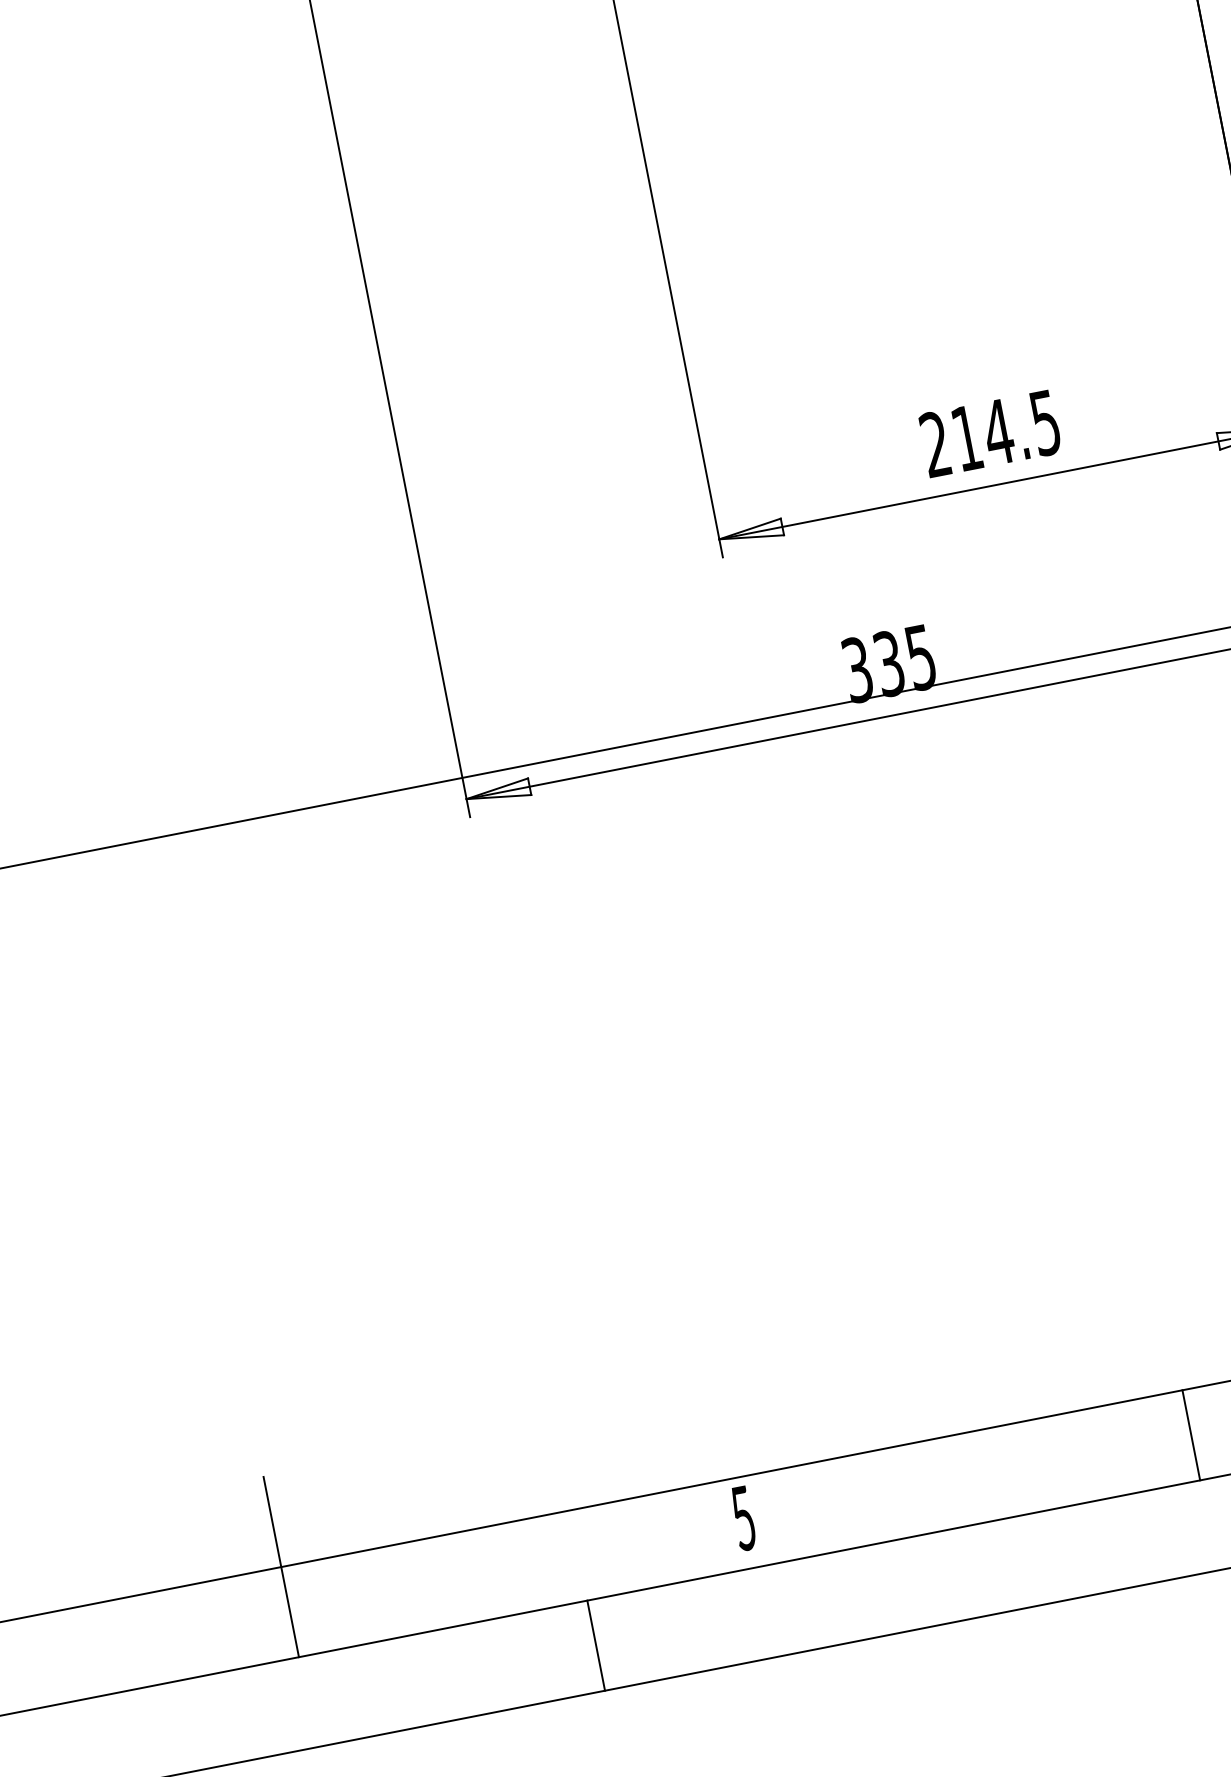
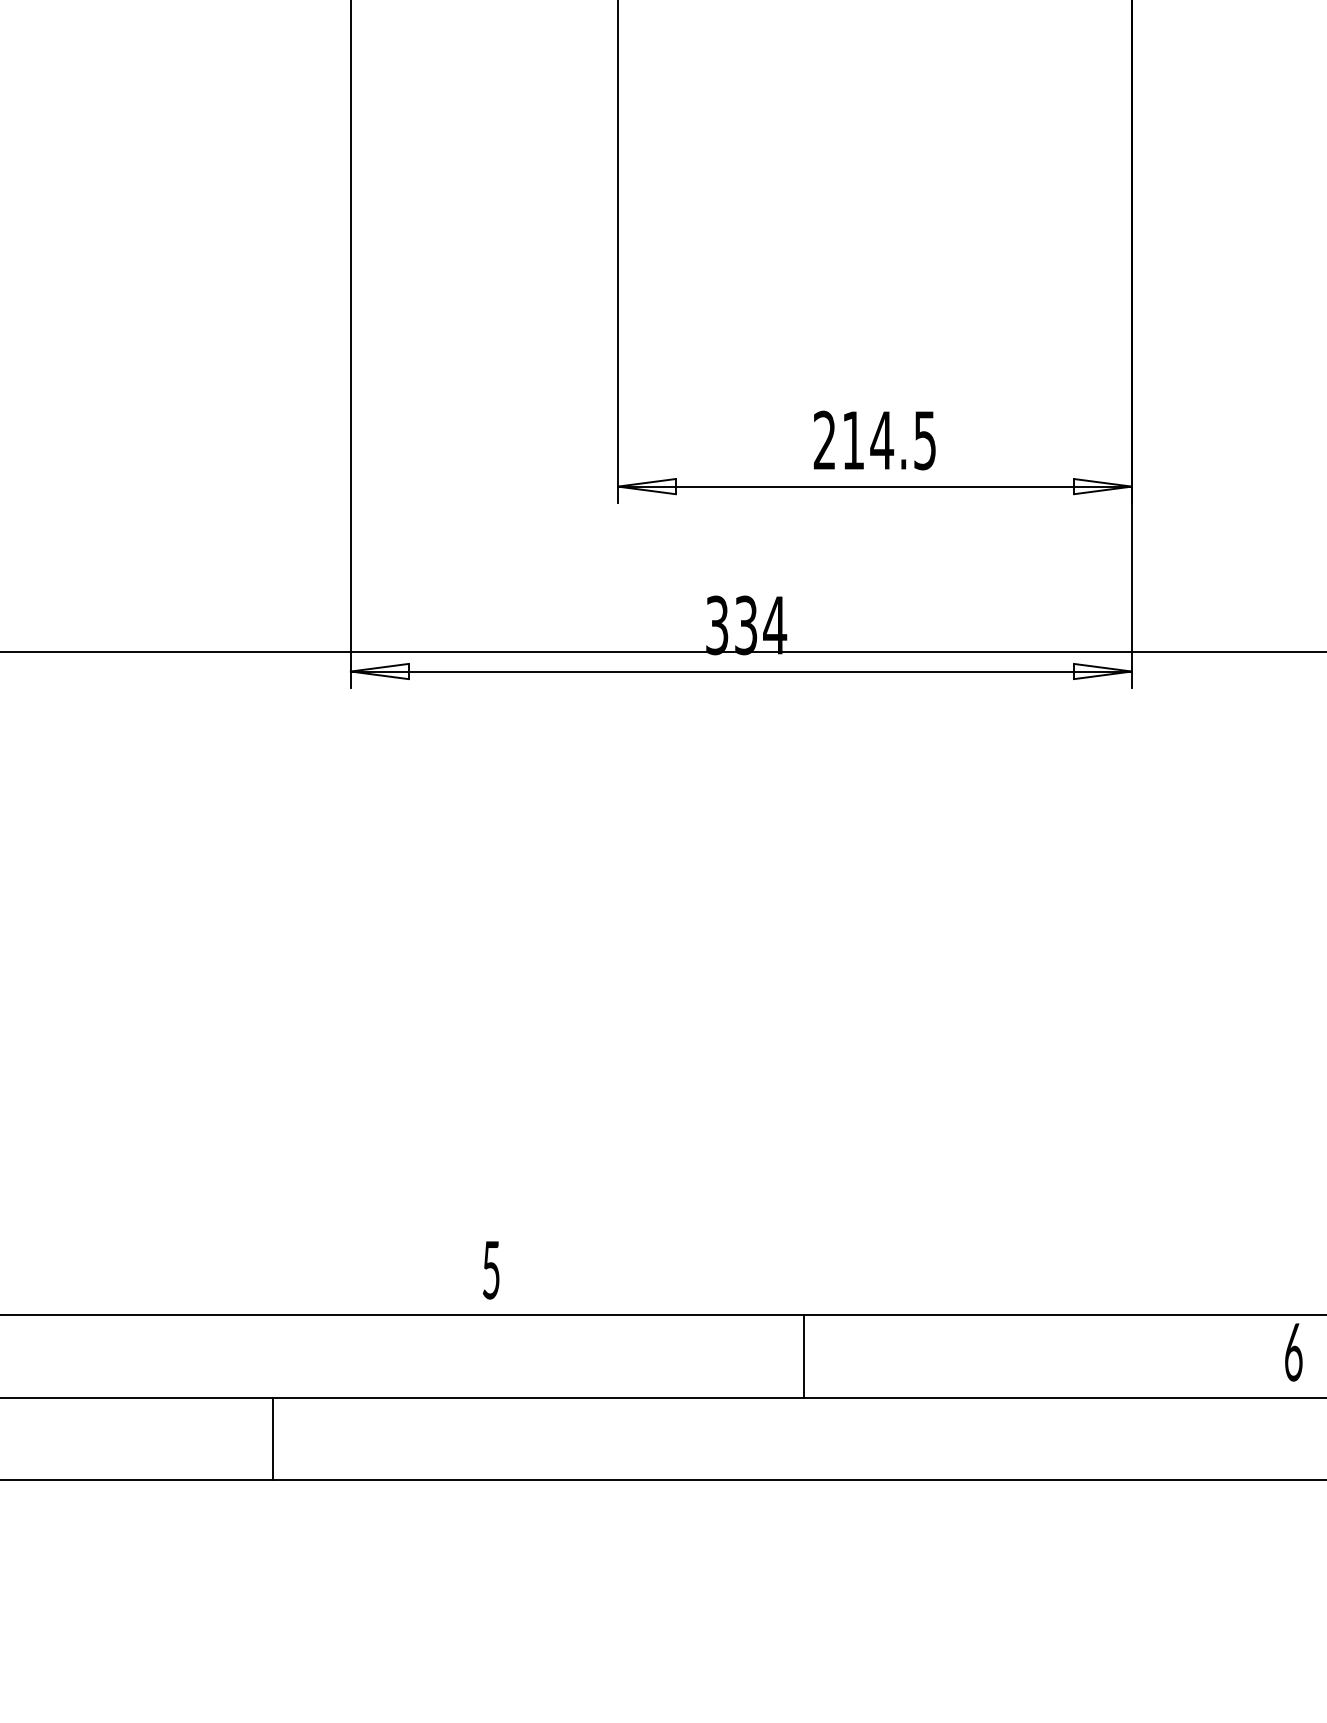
text: (921, 657) -> (775, 625), 335 -> 334
line: (1191, 1435) -> (803, 1356), moved
text: (743, 1518) -> (491, 1270), moved
line: (281, 1566) -> (55, 1314), removed
line: (595, 1645) -> (272, 1438), moved

